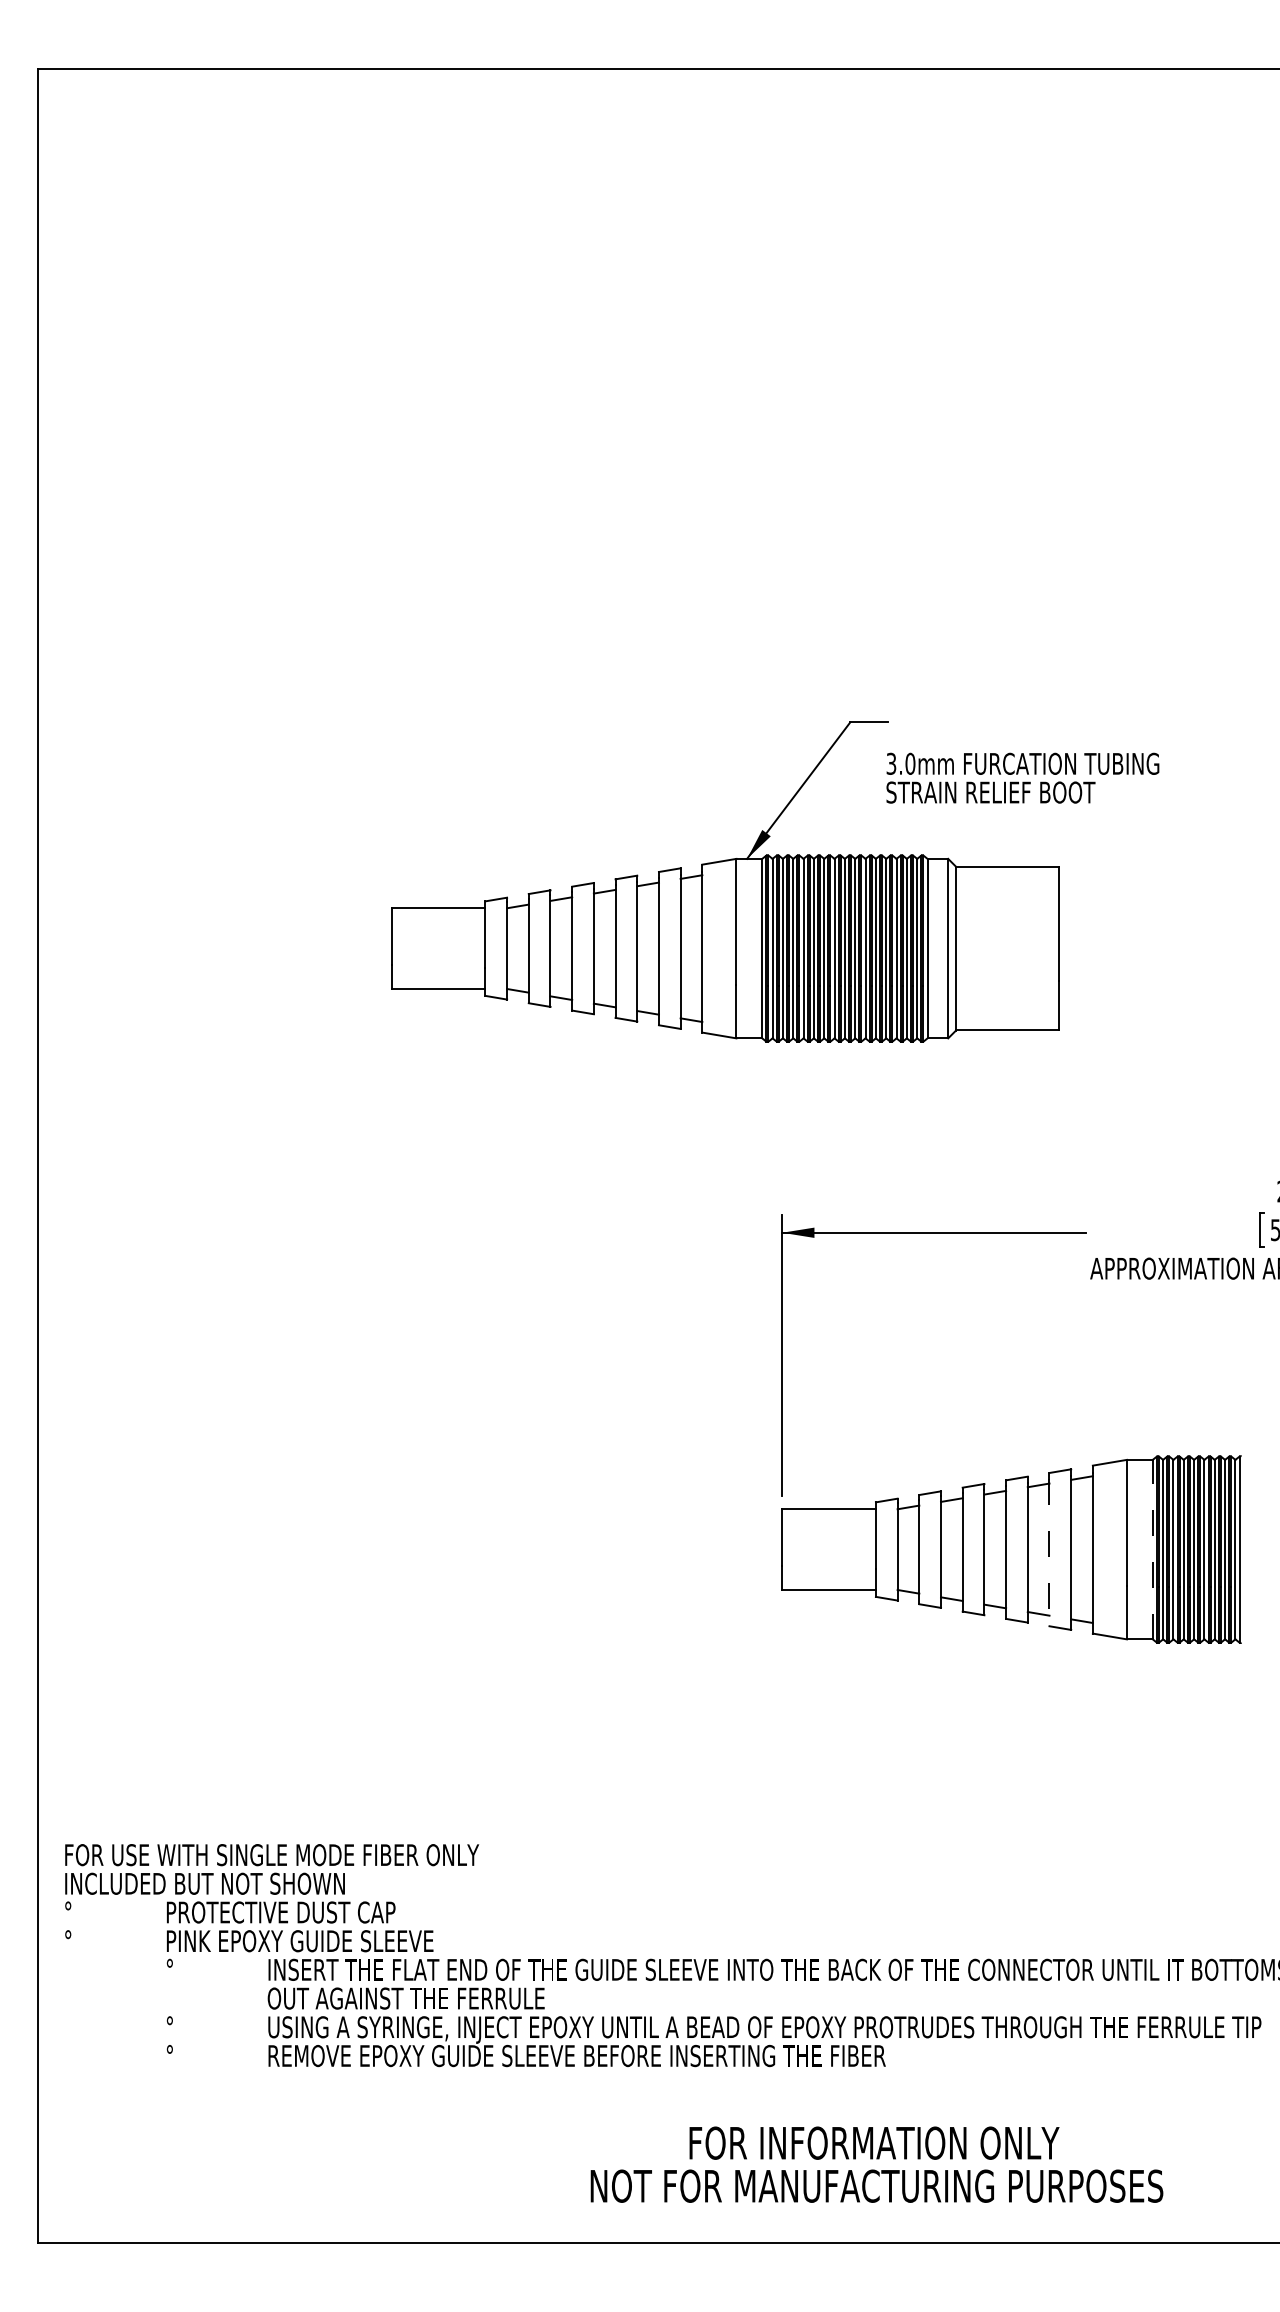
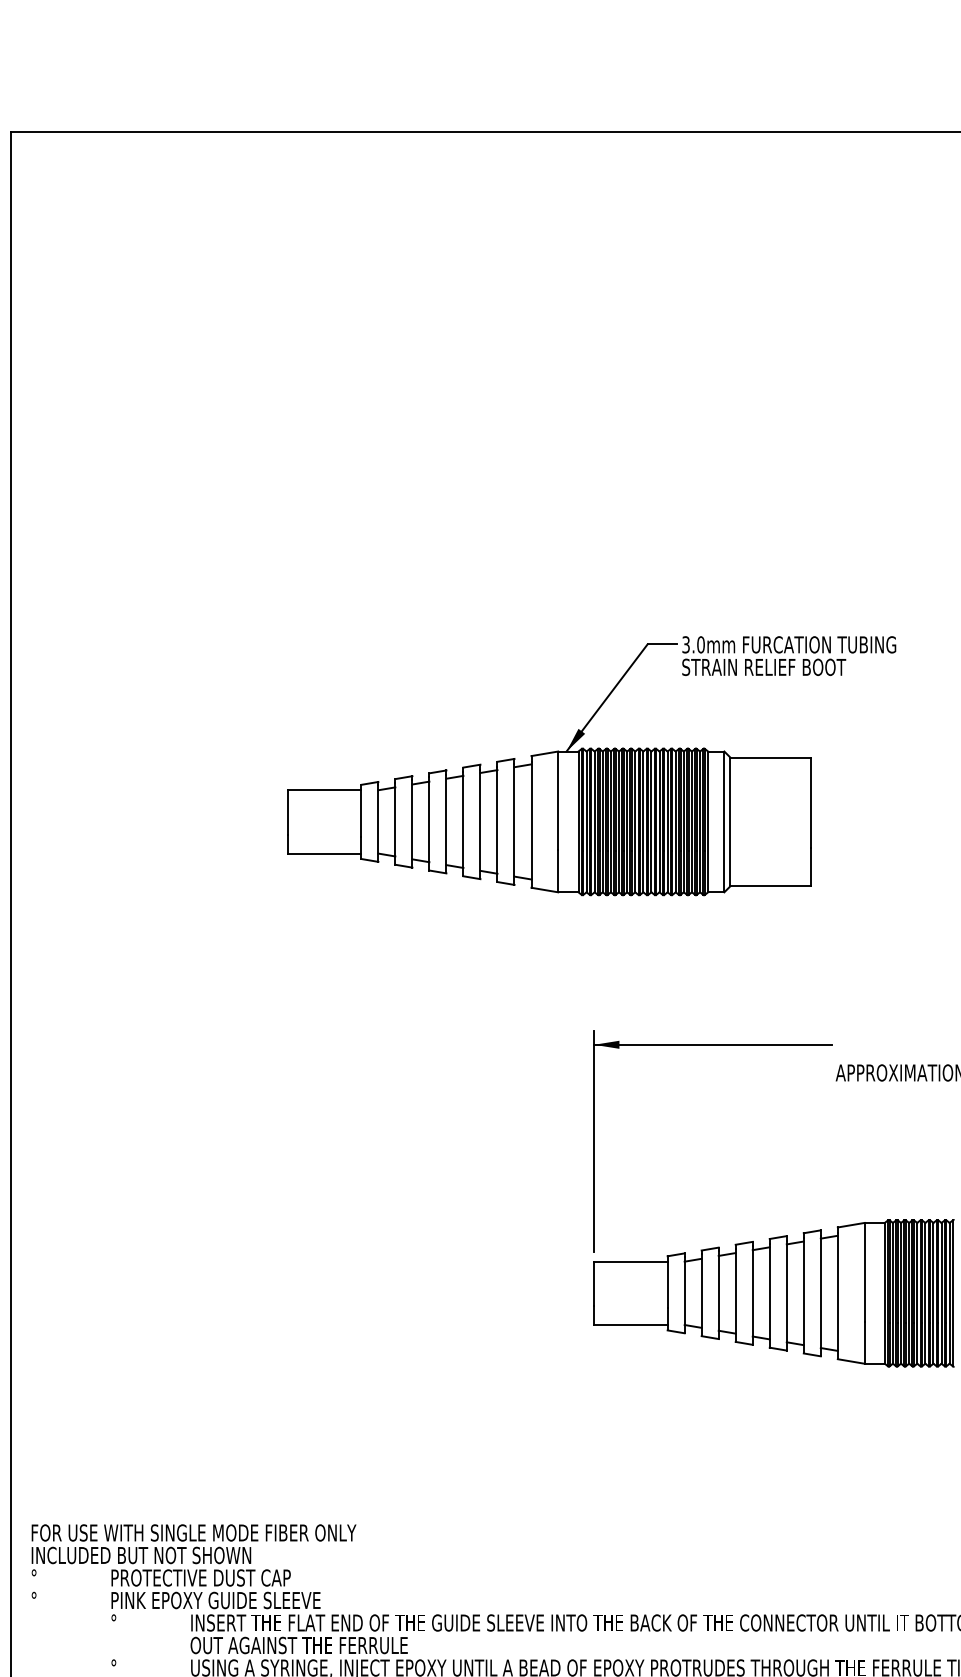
text: (1022, 777) -> (788, 655), moved
line: (1152, 1549) -> (884, 1293), dashed -> solid
line: (1049, 1553) -> (803, 1296), dashed -> solid

